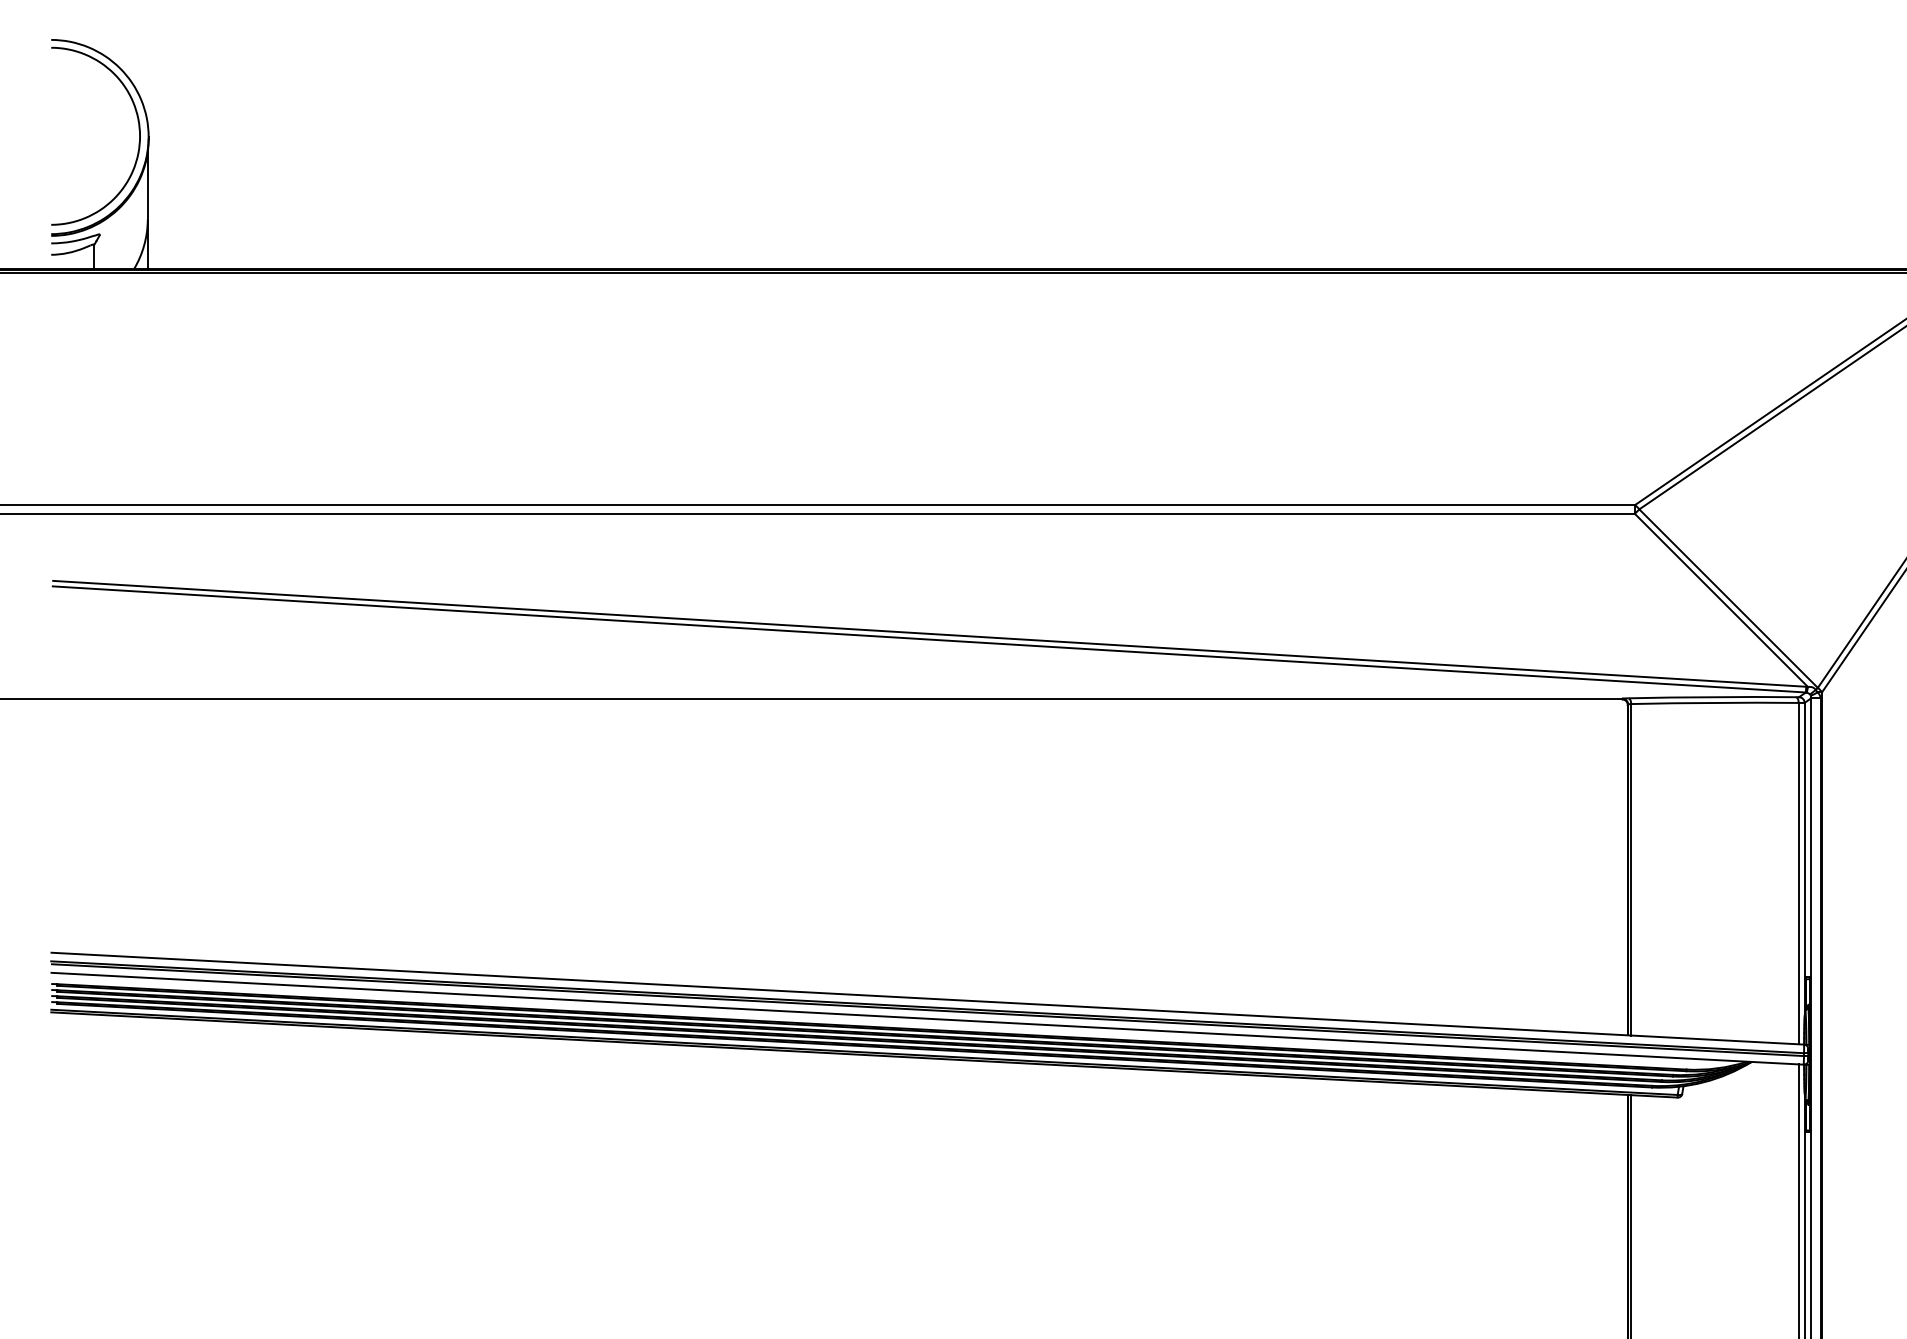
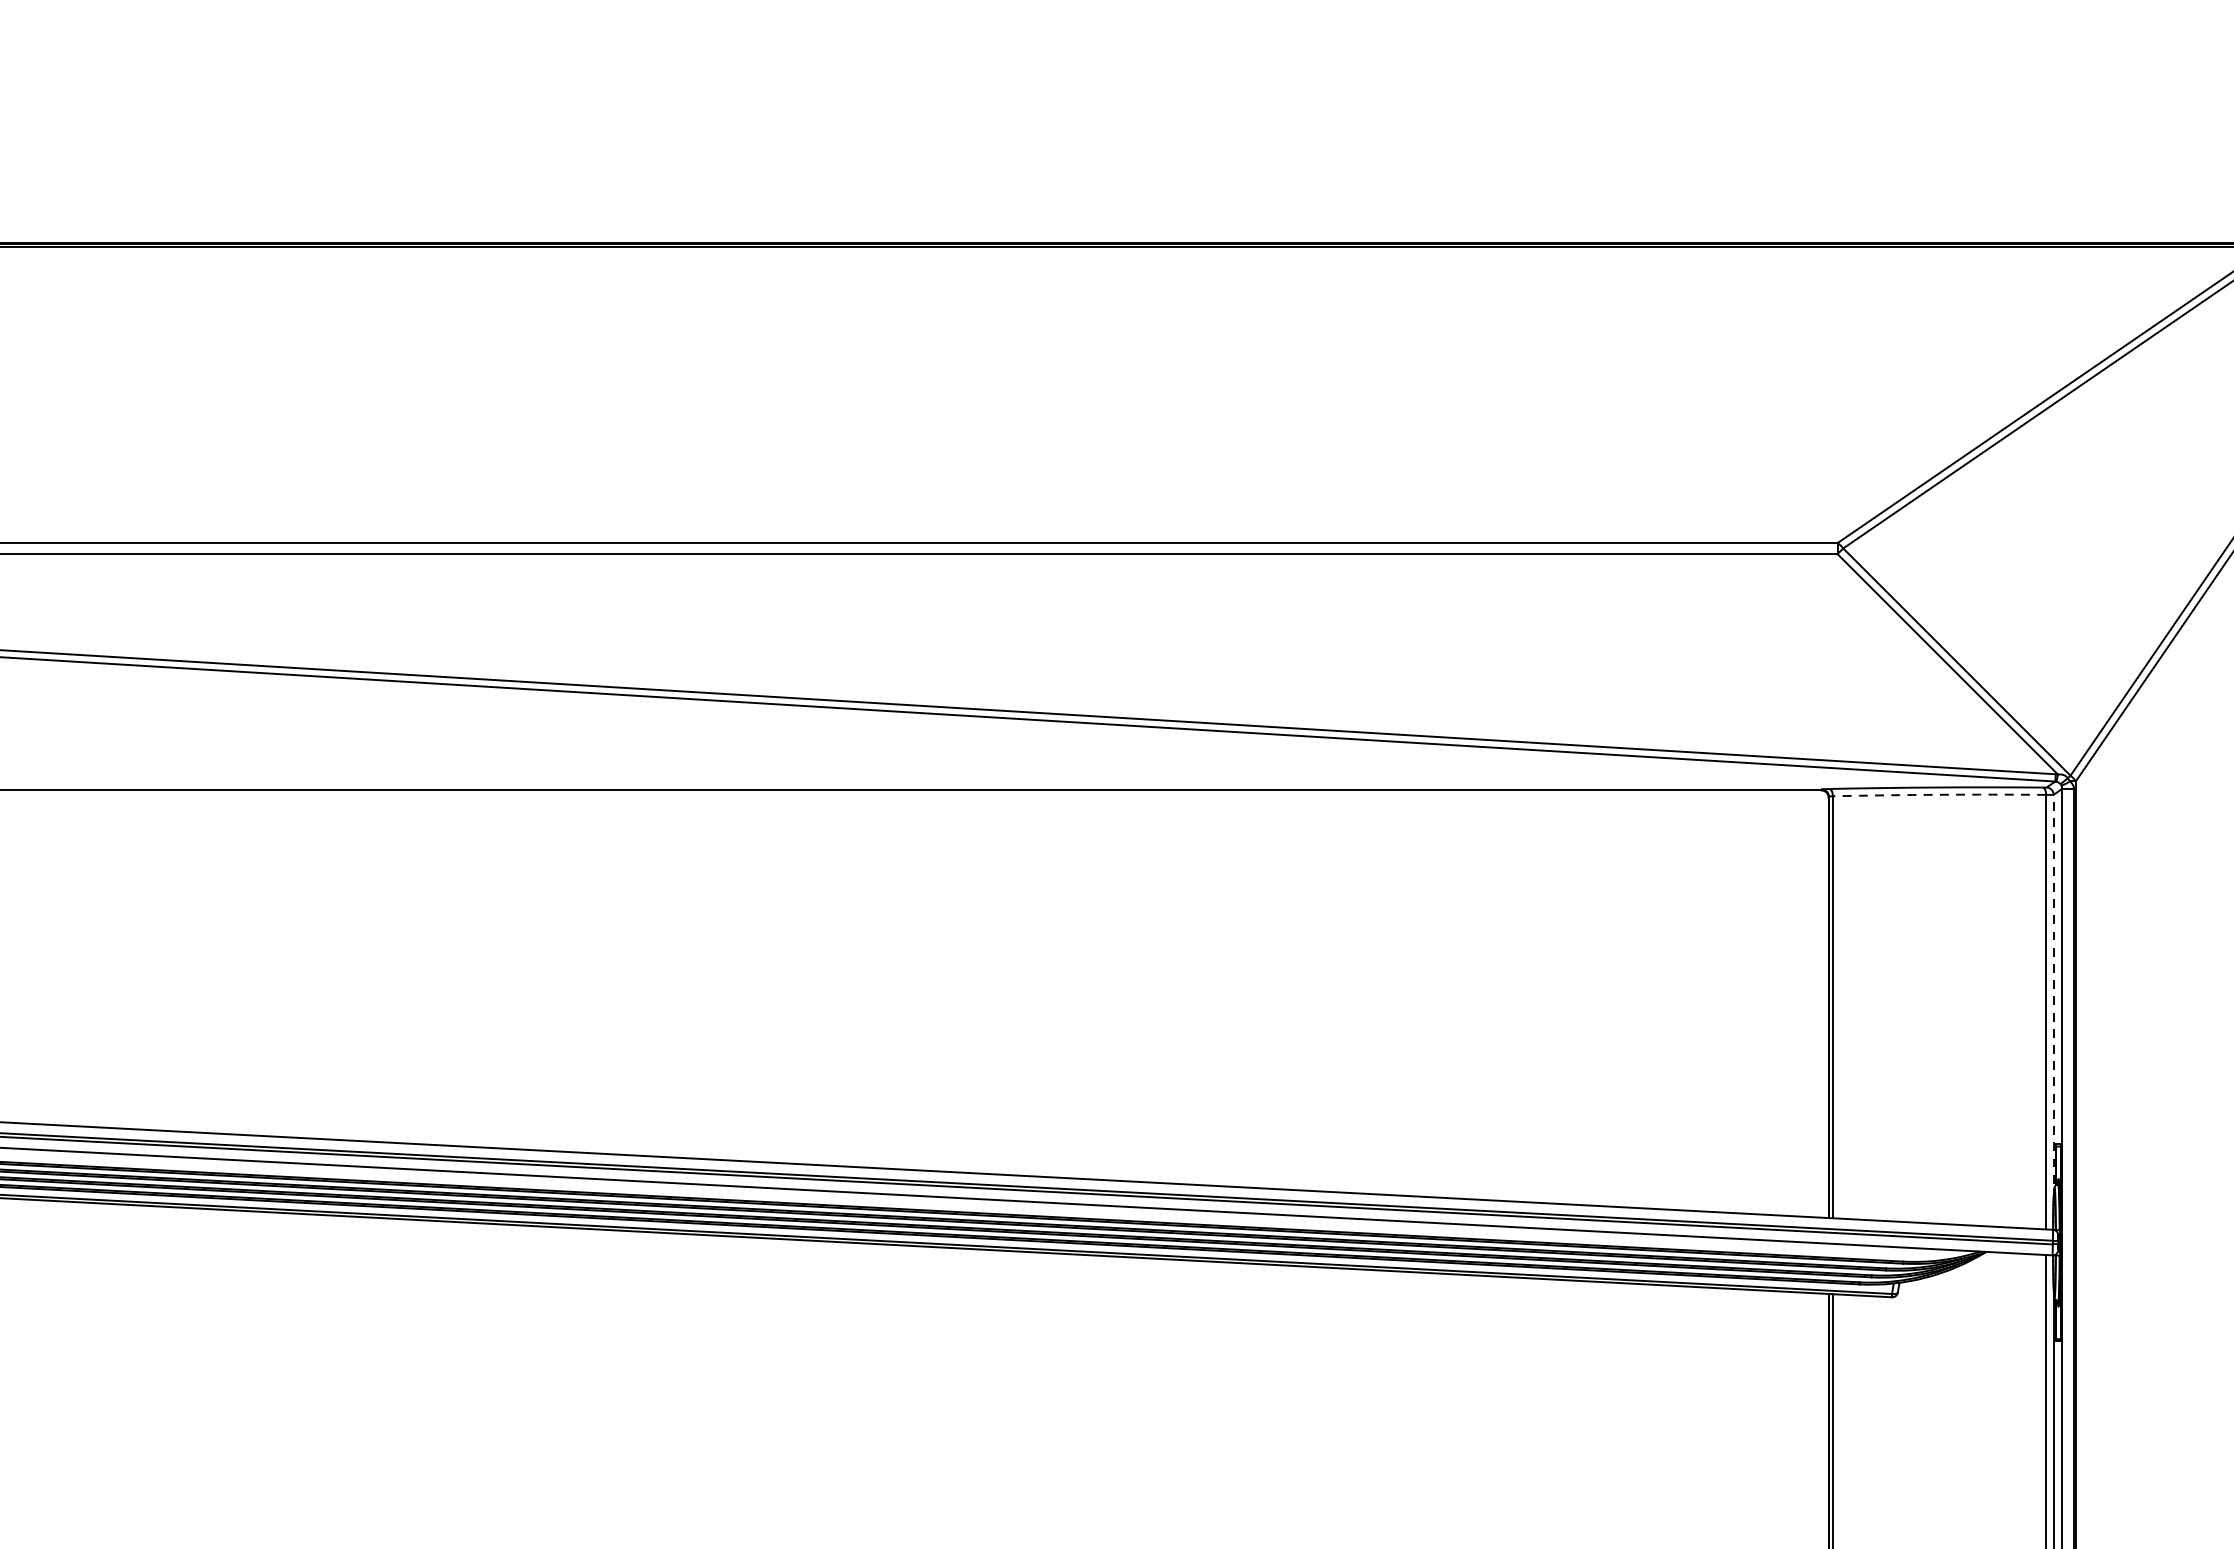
arc: (1714, 702) -> (1938, 794), solid -> dashed
line: (1804, 861) -> (2053, 996), solid -> dashed

